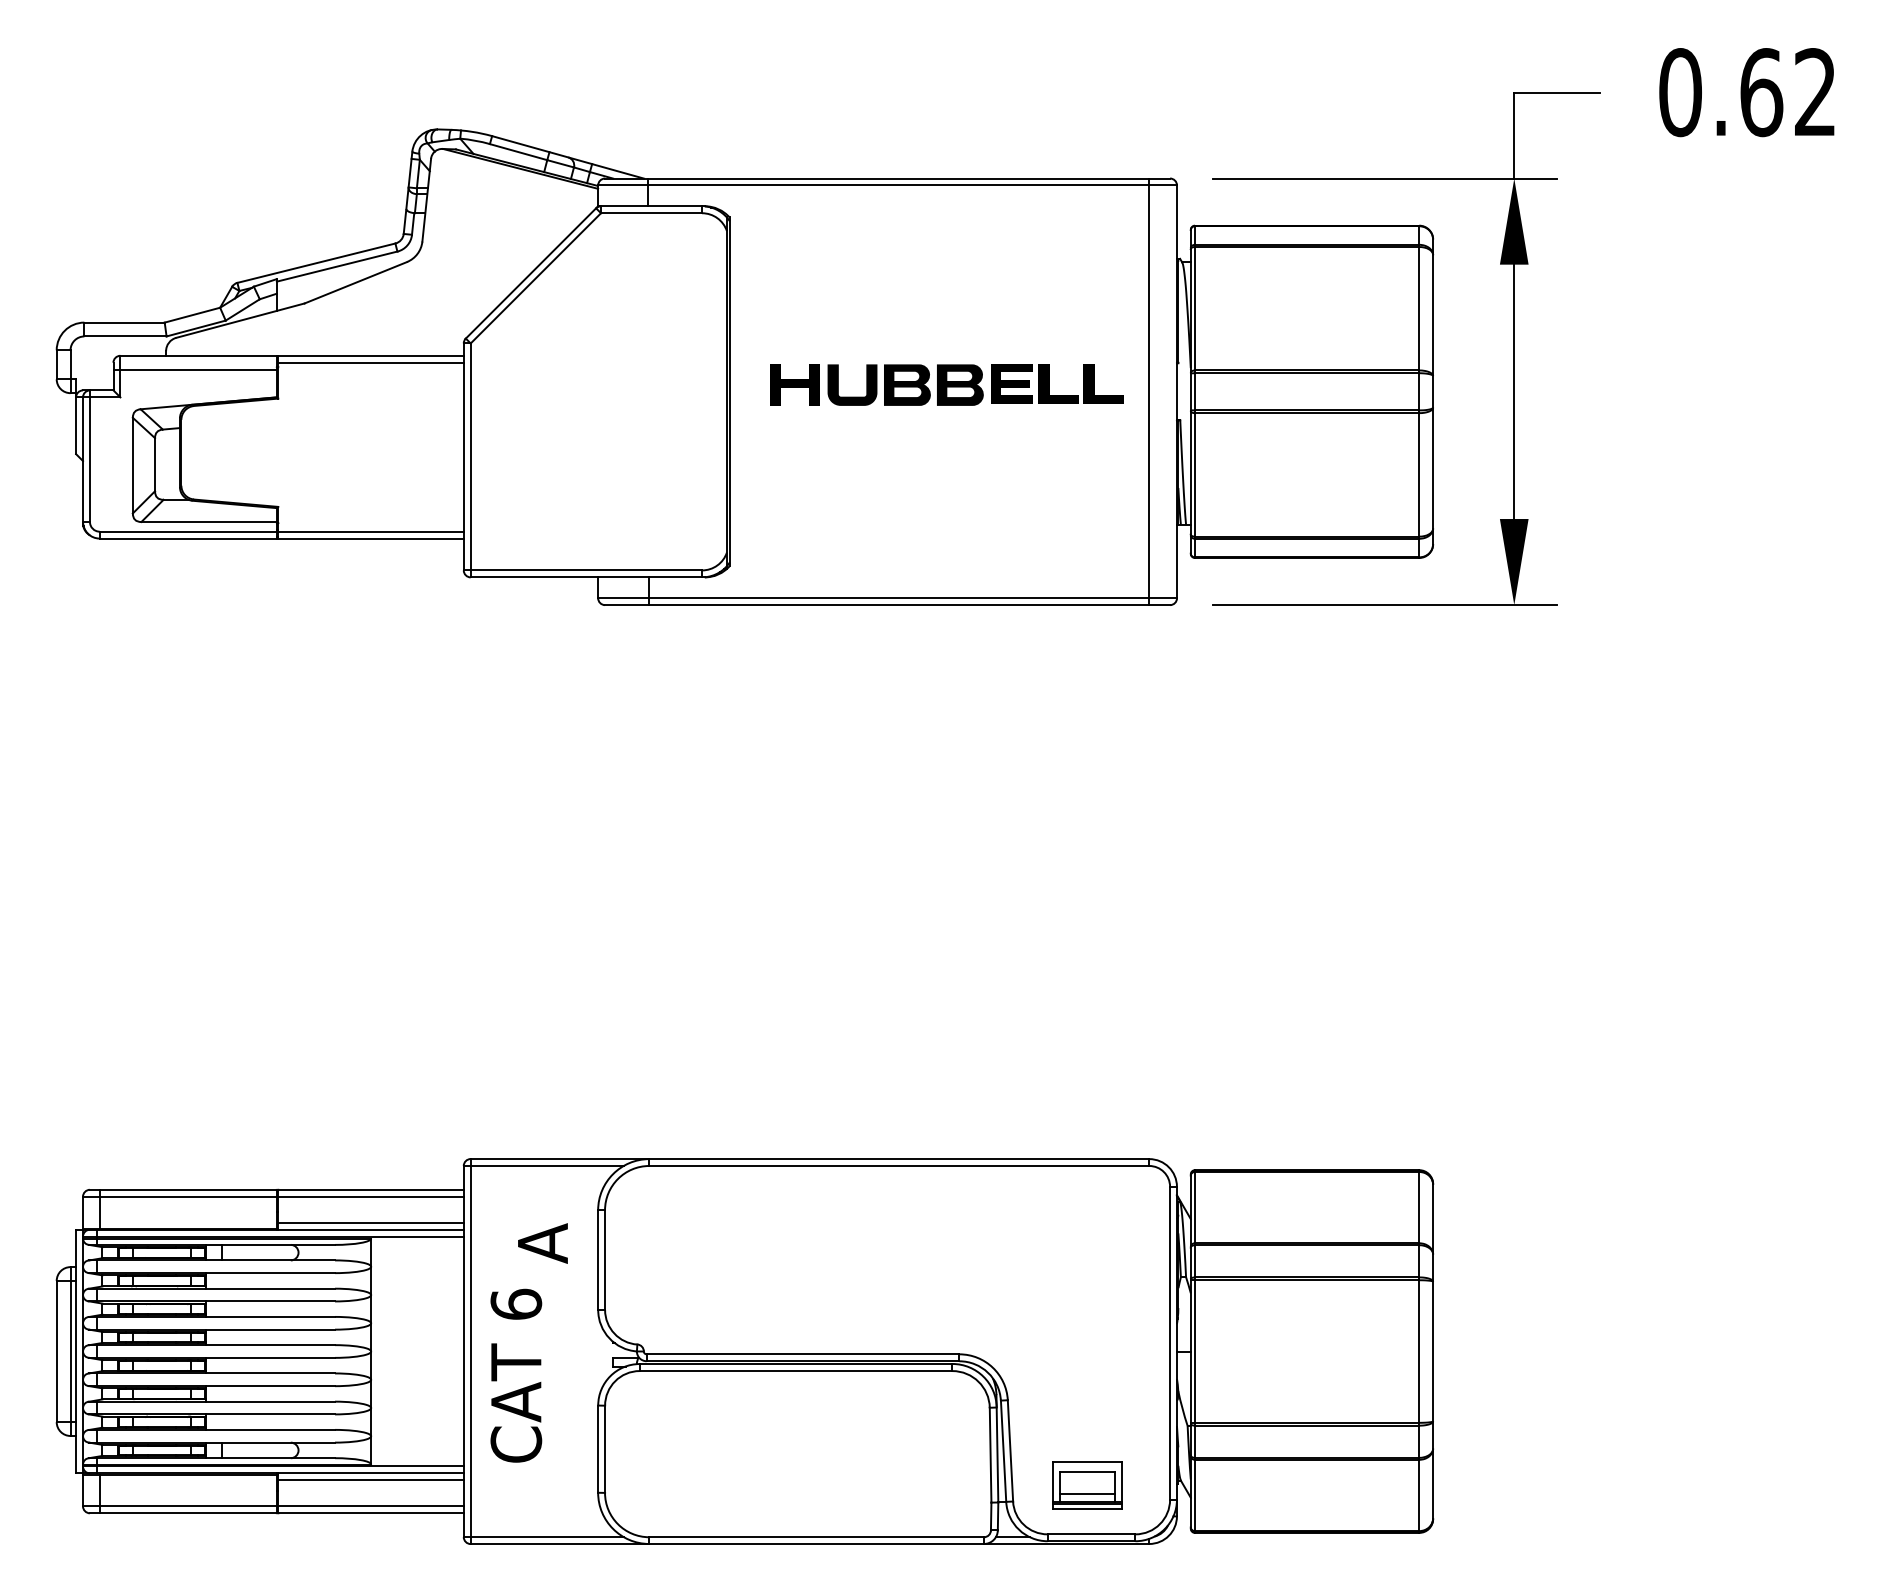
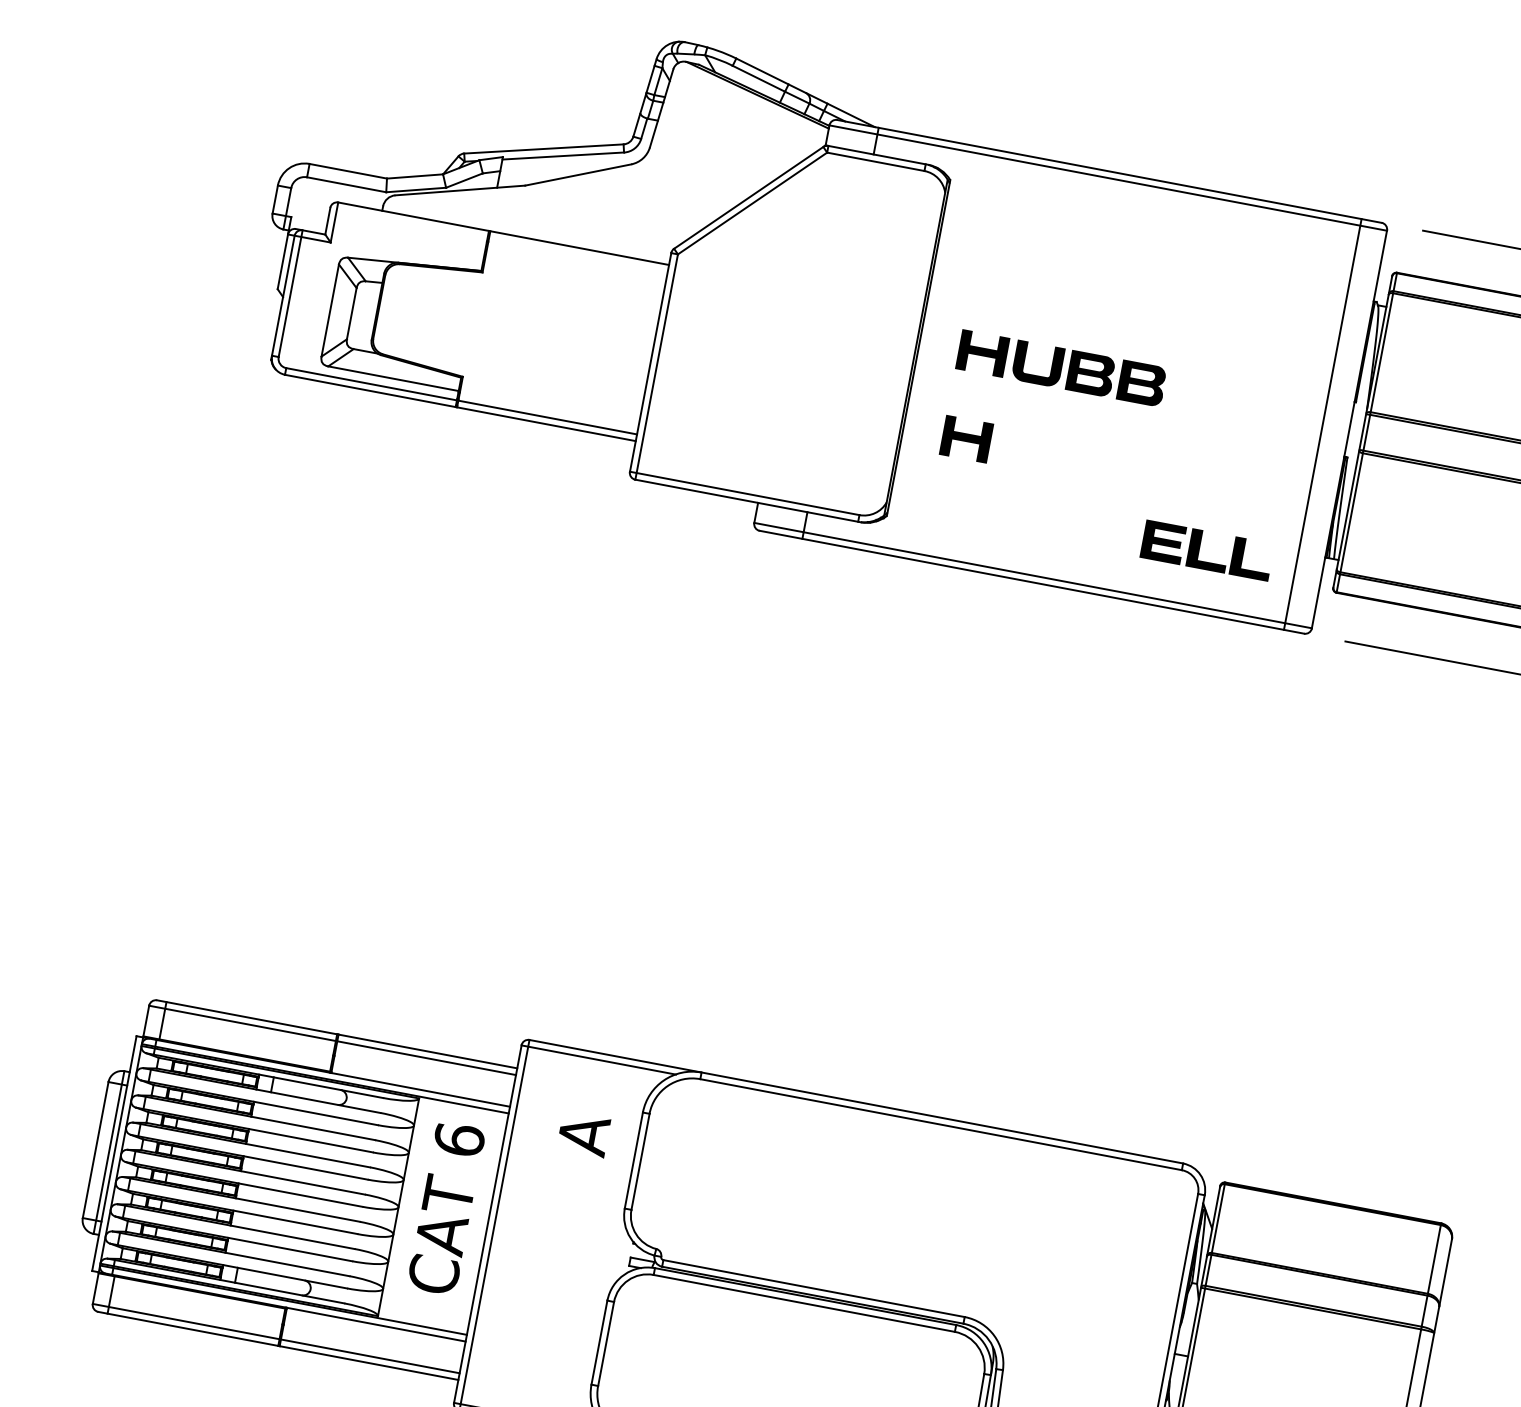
line: (370, 362) -> (577, 254), removed
line: (194, 369) -> (407, 229), removed
part: (1049, 383) -> (1199, 548), moved
part: (794, 473) -> (966, 438), added
line: (370, 1222) -> (421, 1082), removed
text: (516, 1375) -> (446, 1208), moved
line: (370, 1480) -> (374, 1331), removed

